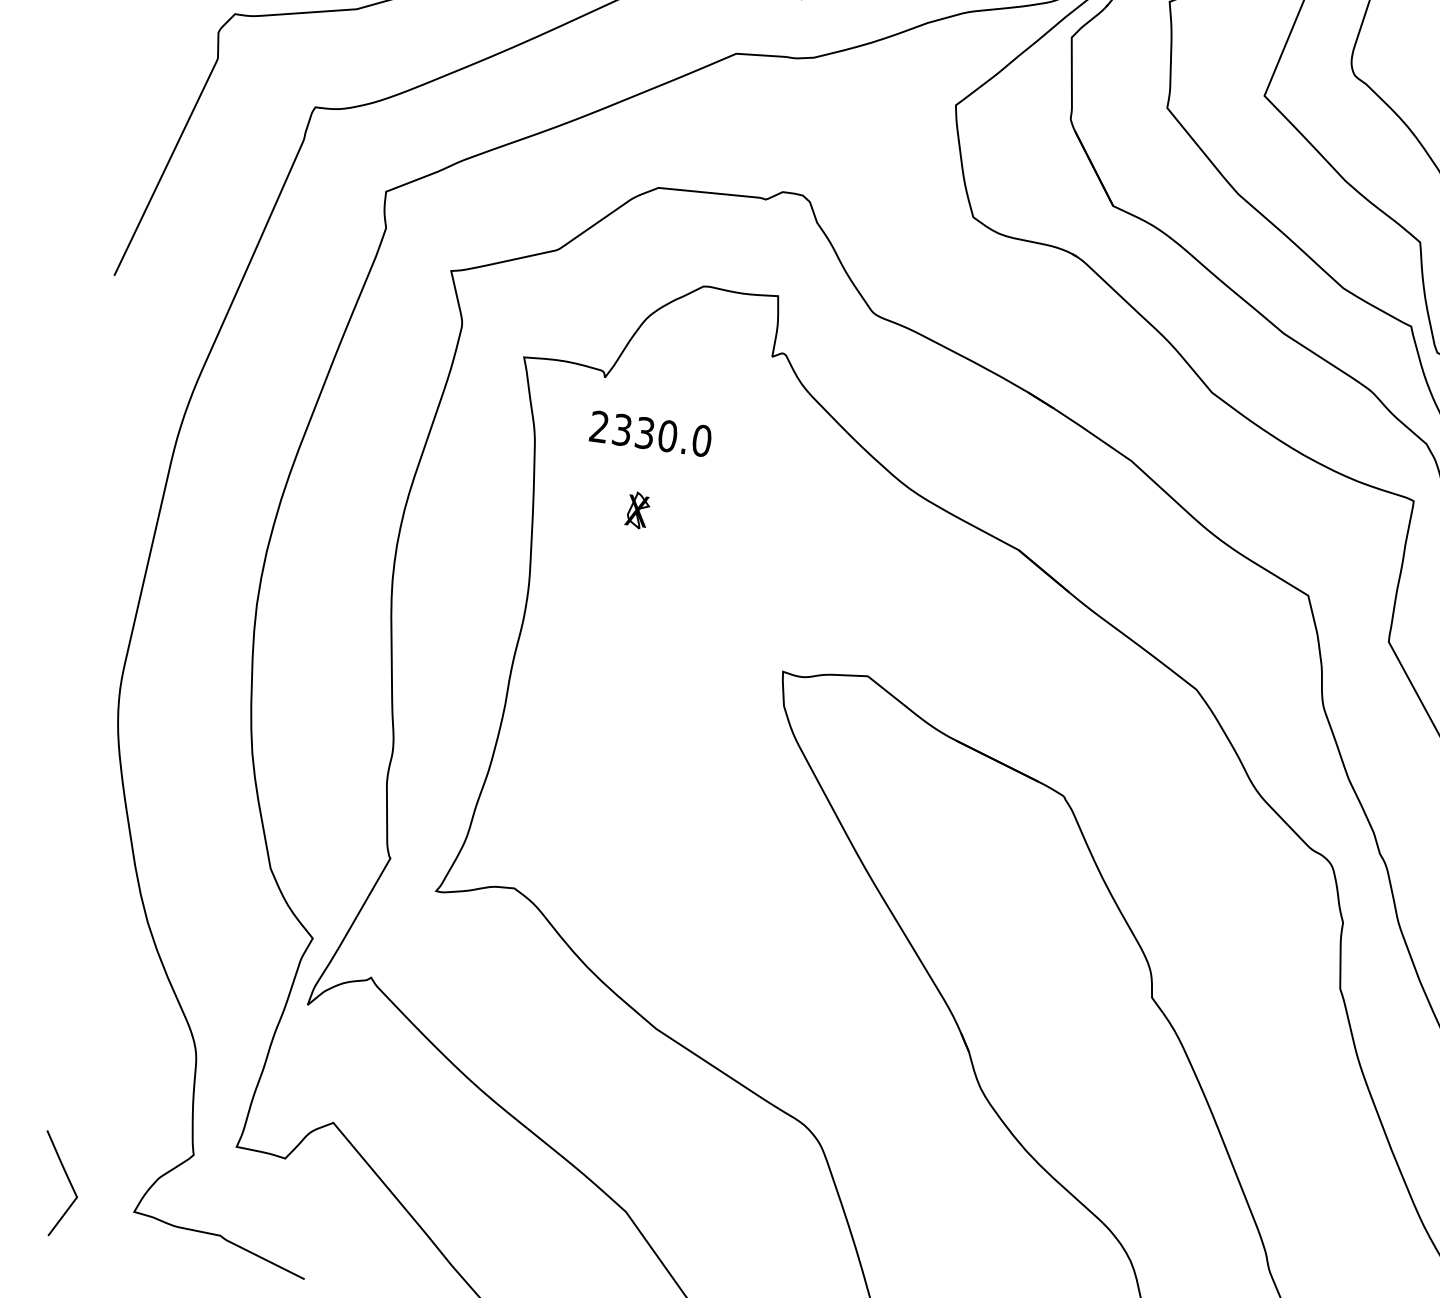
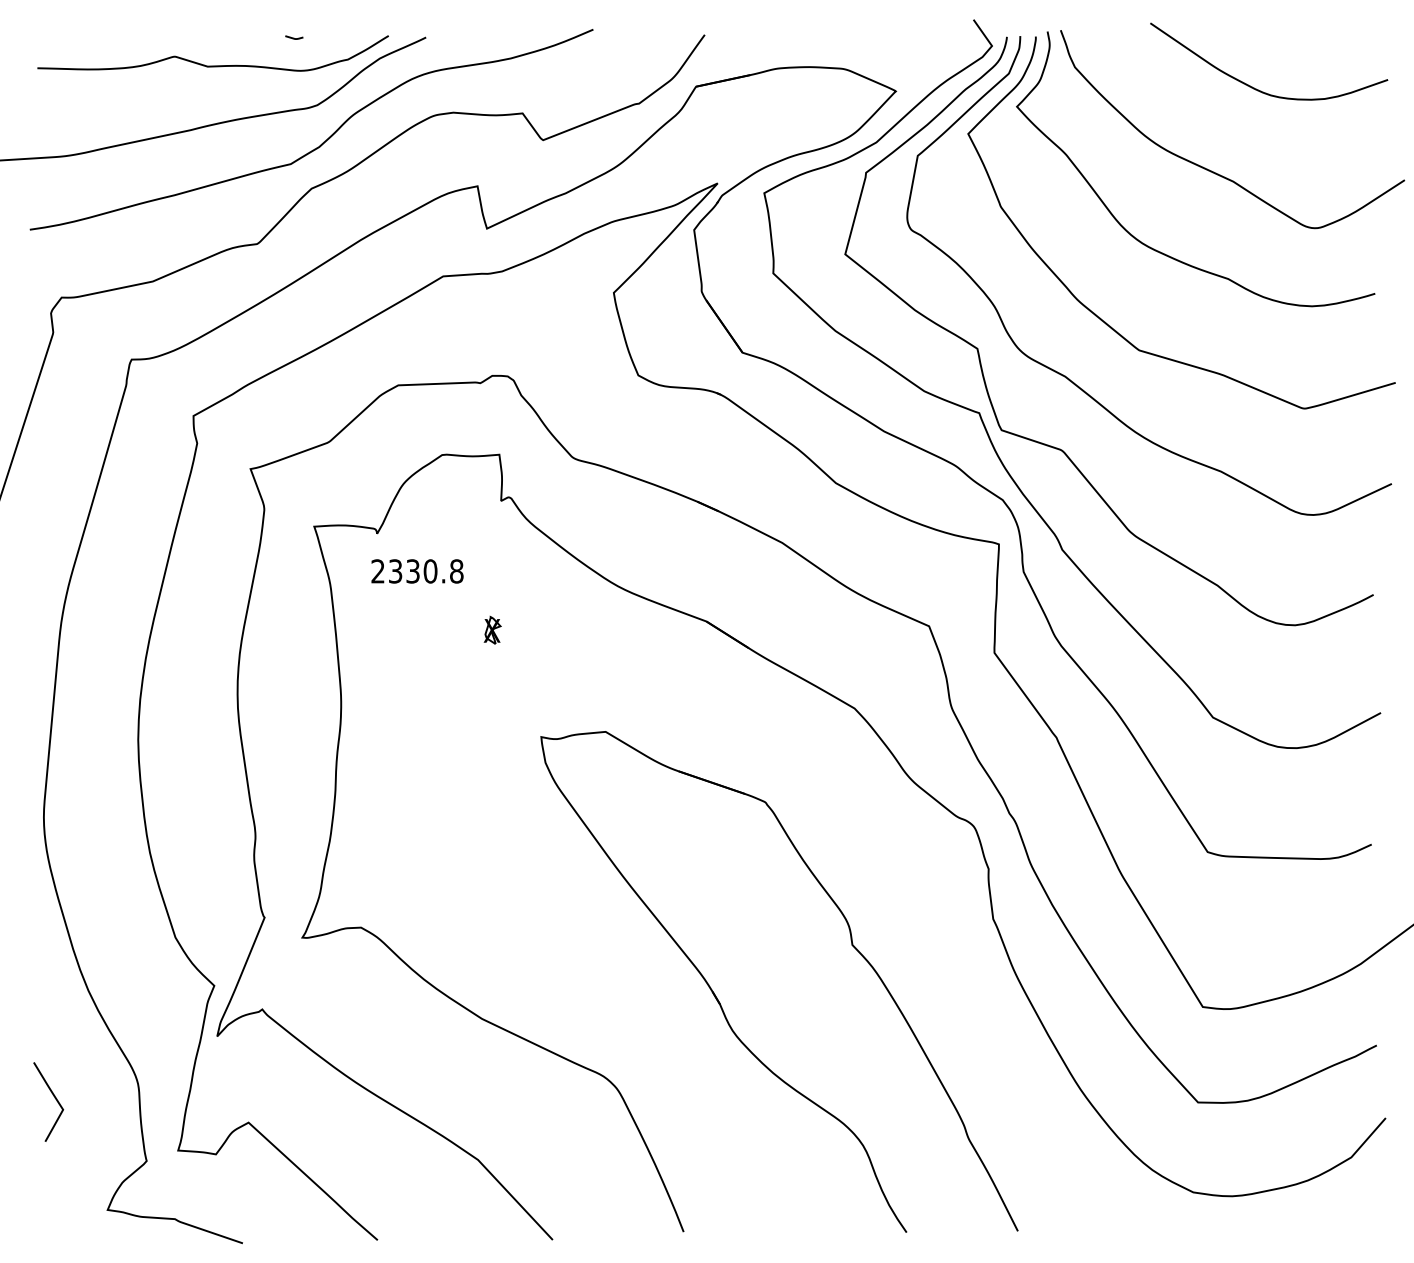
text: (701, 440) -> (456, 571), 2330.0 -> 2330.8
part: (637, 510) -> (492, 630), moved
curve: (67, 1181) -> (54, 1098), moved

